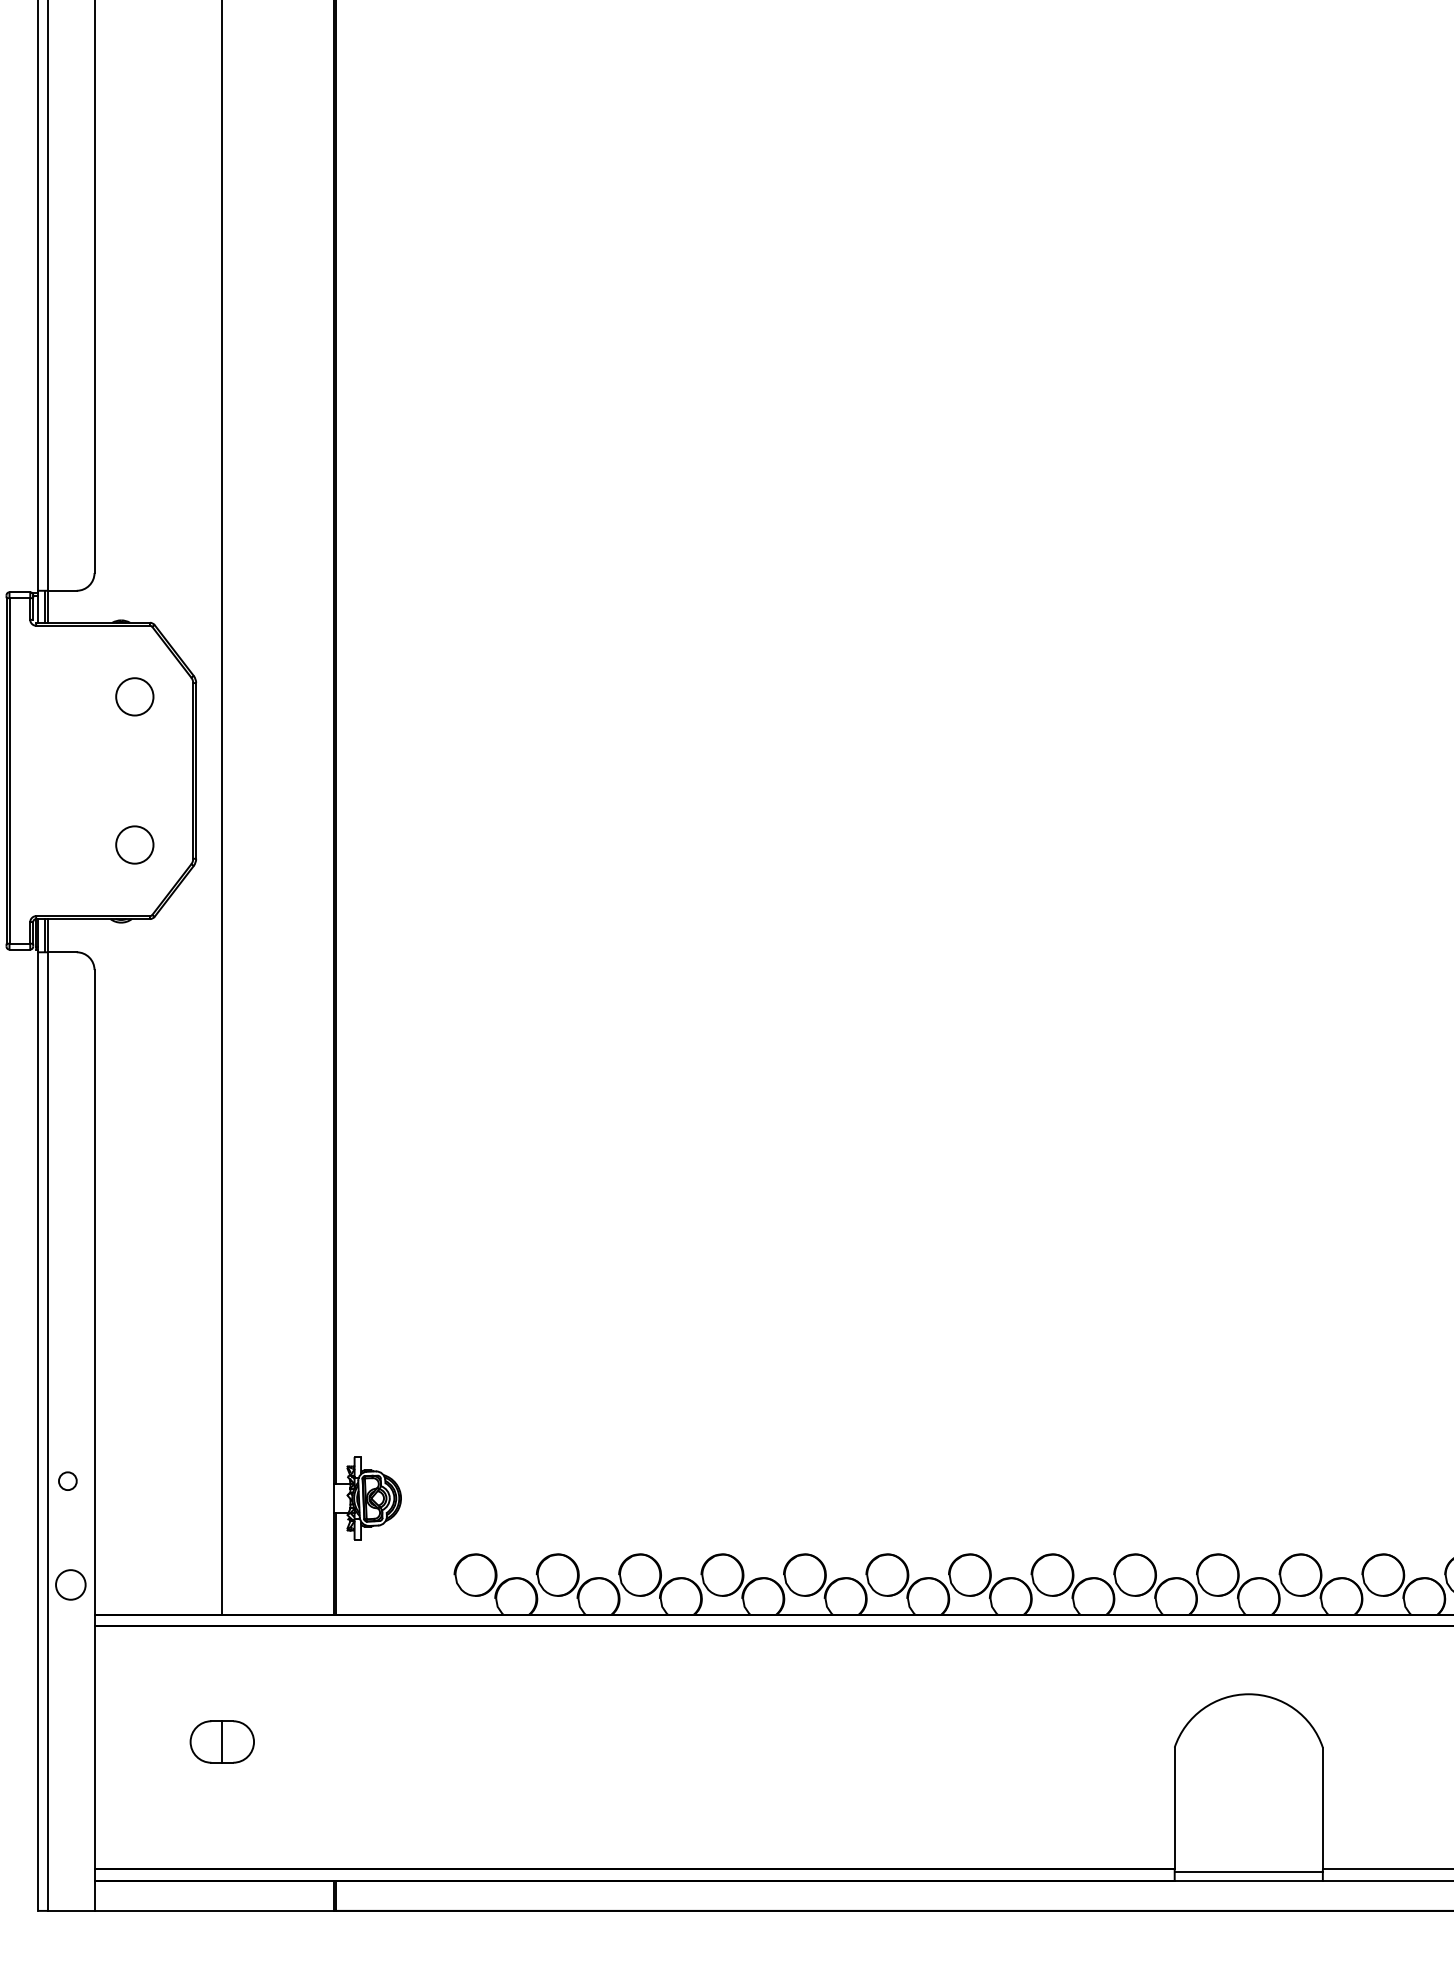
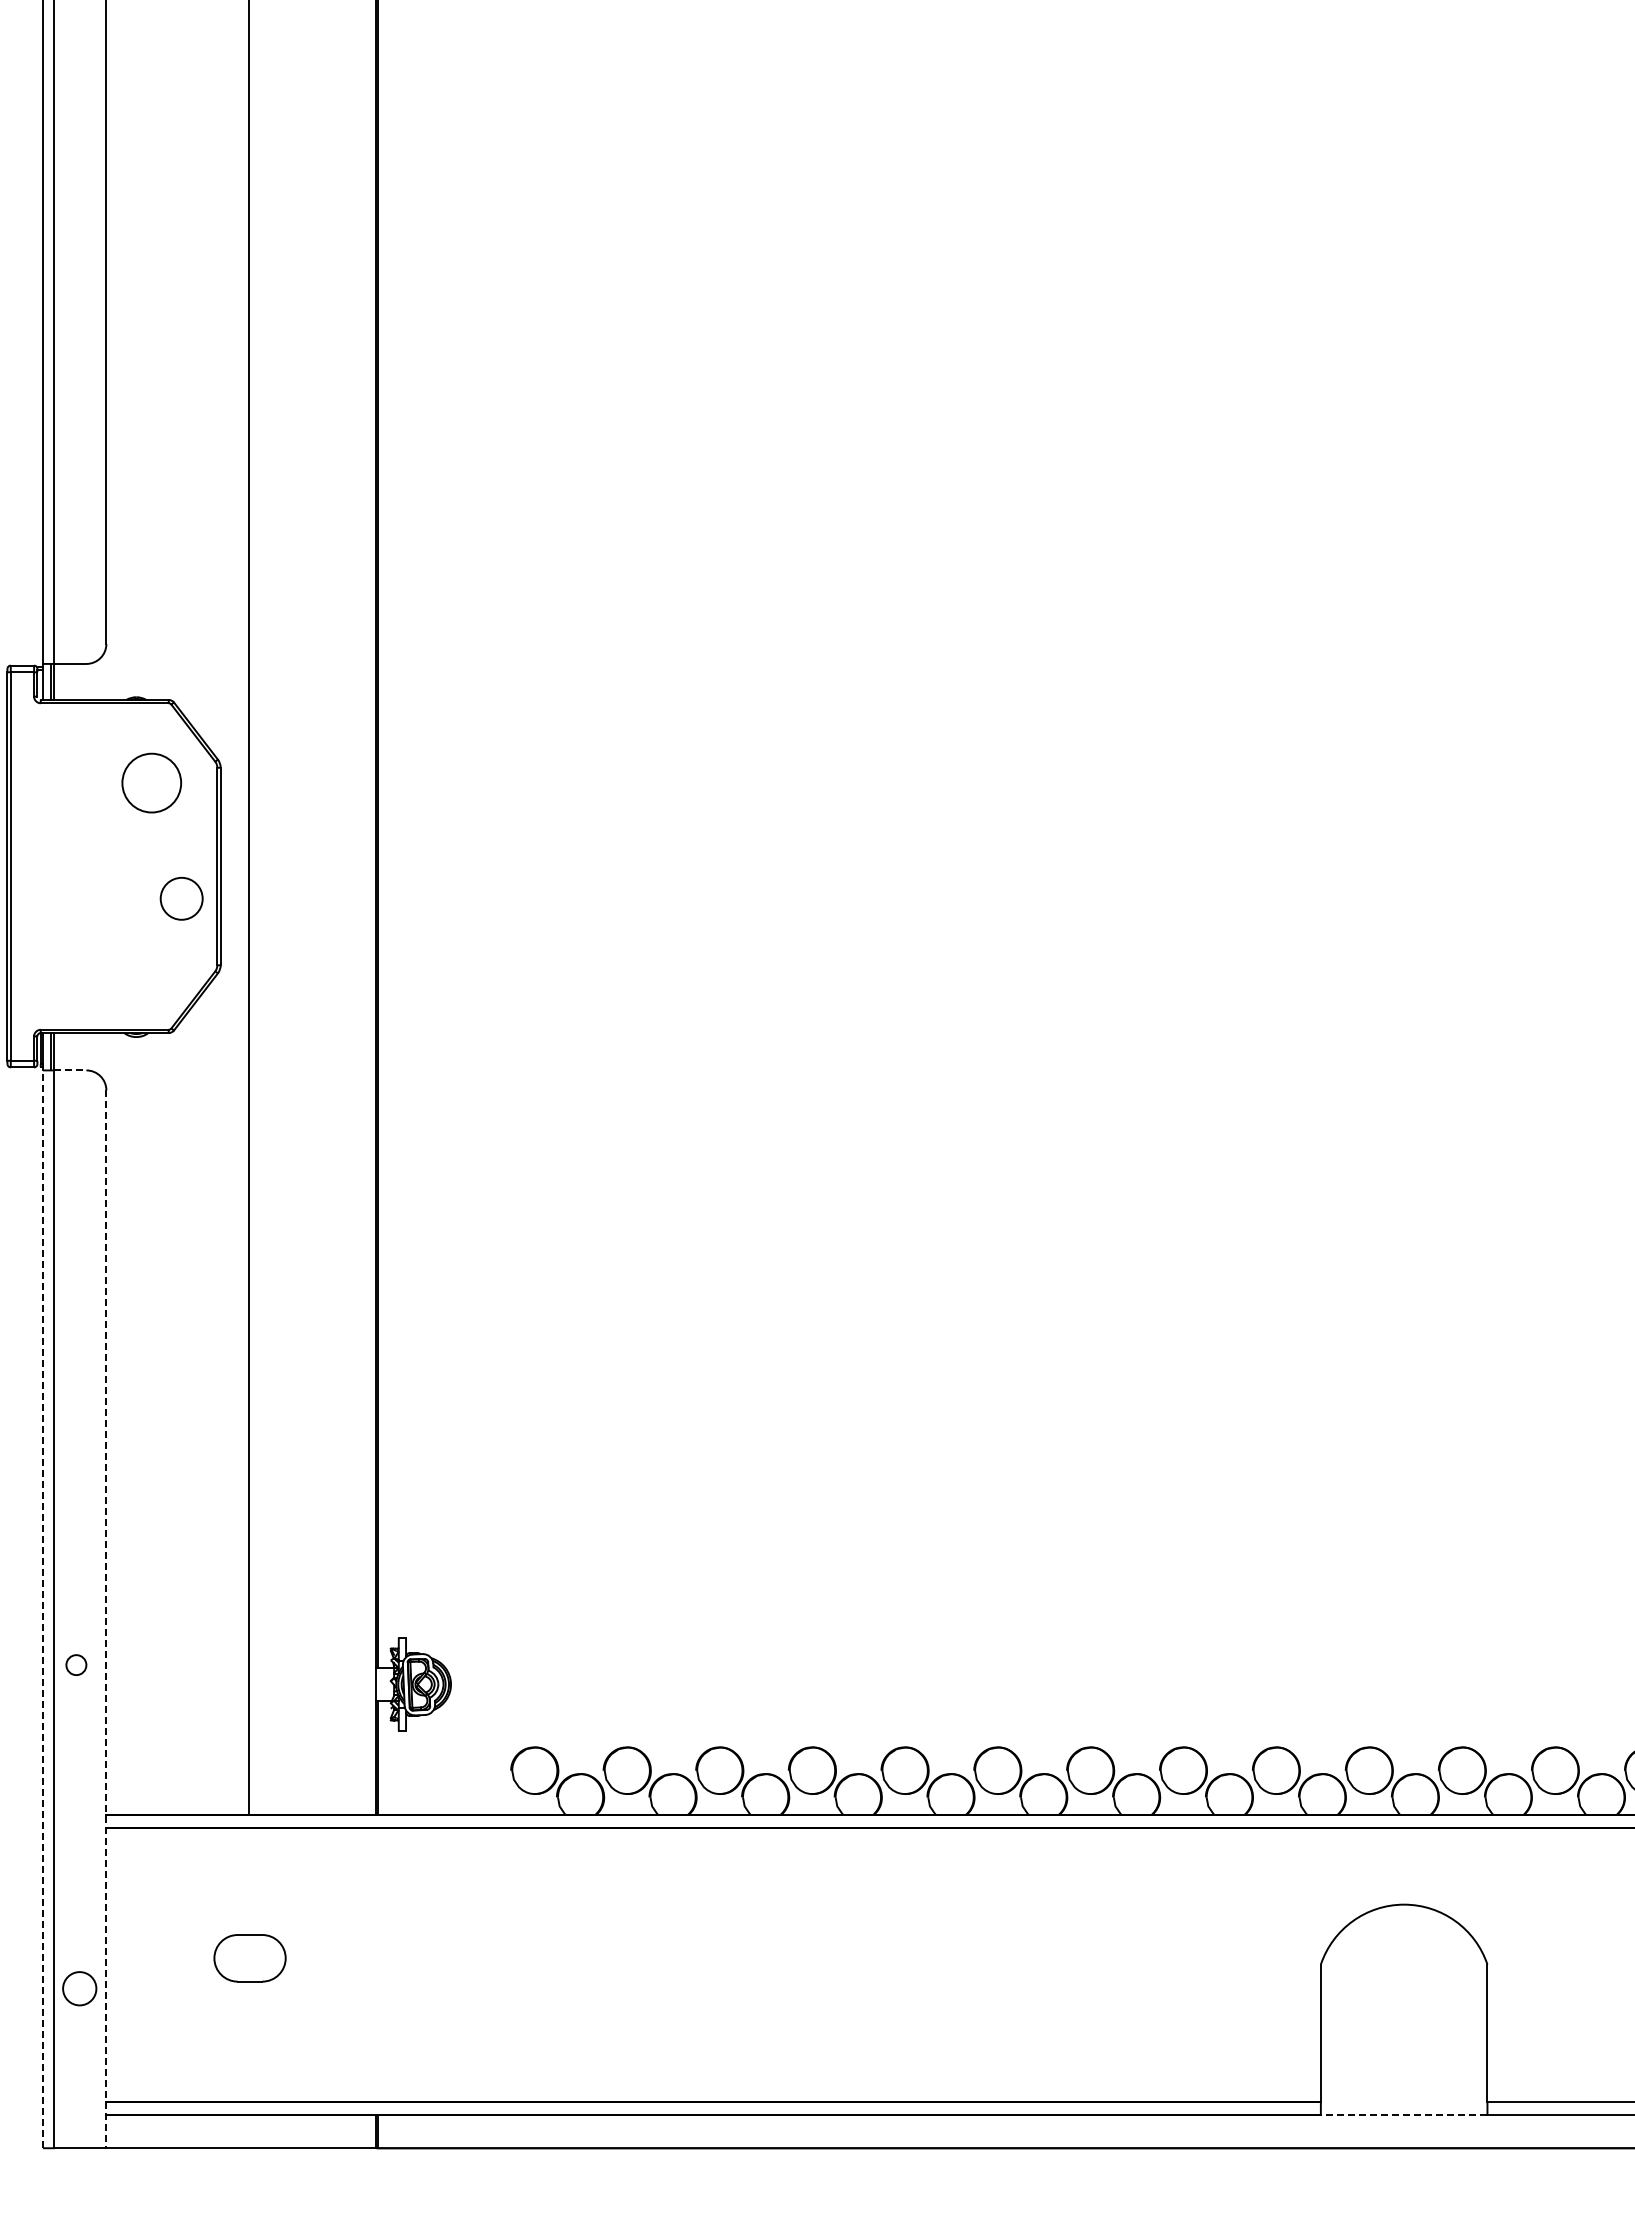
circle: (134, 697) -> (151, 783), size x1.4
circle: (134, 844) -> (181, 898), moved
line: (62, 952) -> (70, 1070), solid -> dashed
line: (38, 1431) -> (43, 1609), solid -> dashed
line: (94, 1440) -> (106, 1619), solid -> dashed
circle: (70, 1584) -> (79, 1988), moved
line: (221, 1741) -> (249, 1957), removed
line: (1248, 1872) -> (1403, 2104), removed
line: (1248, 1880) -> (1403, 2114), solid -> dashed

